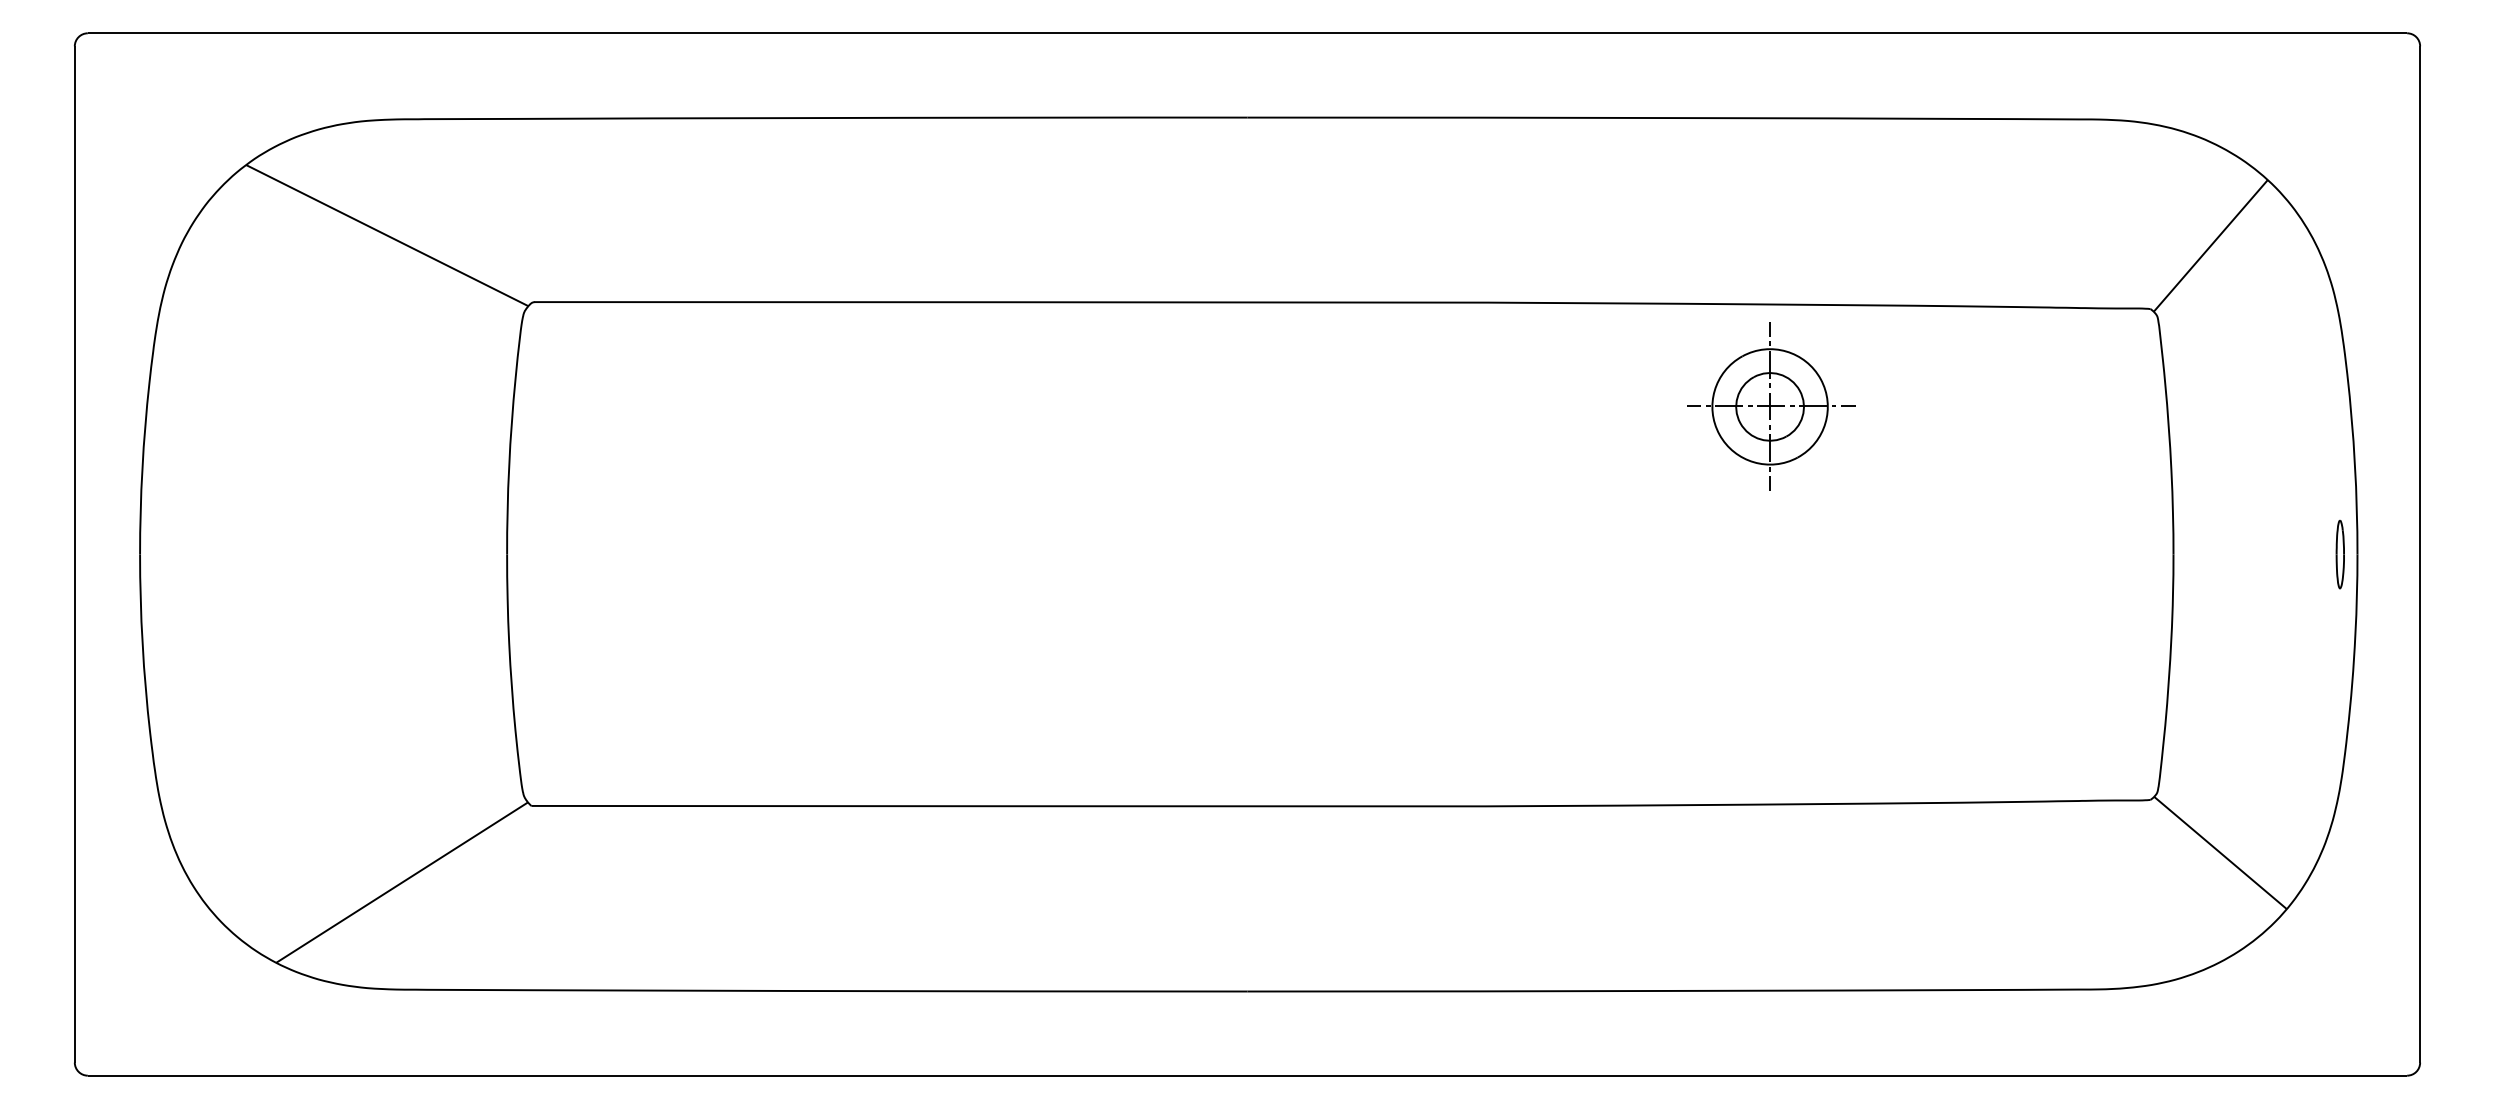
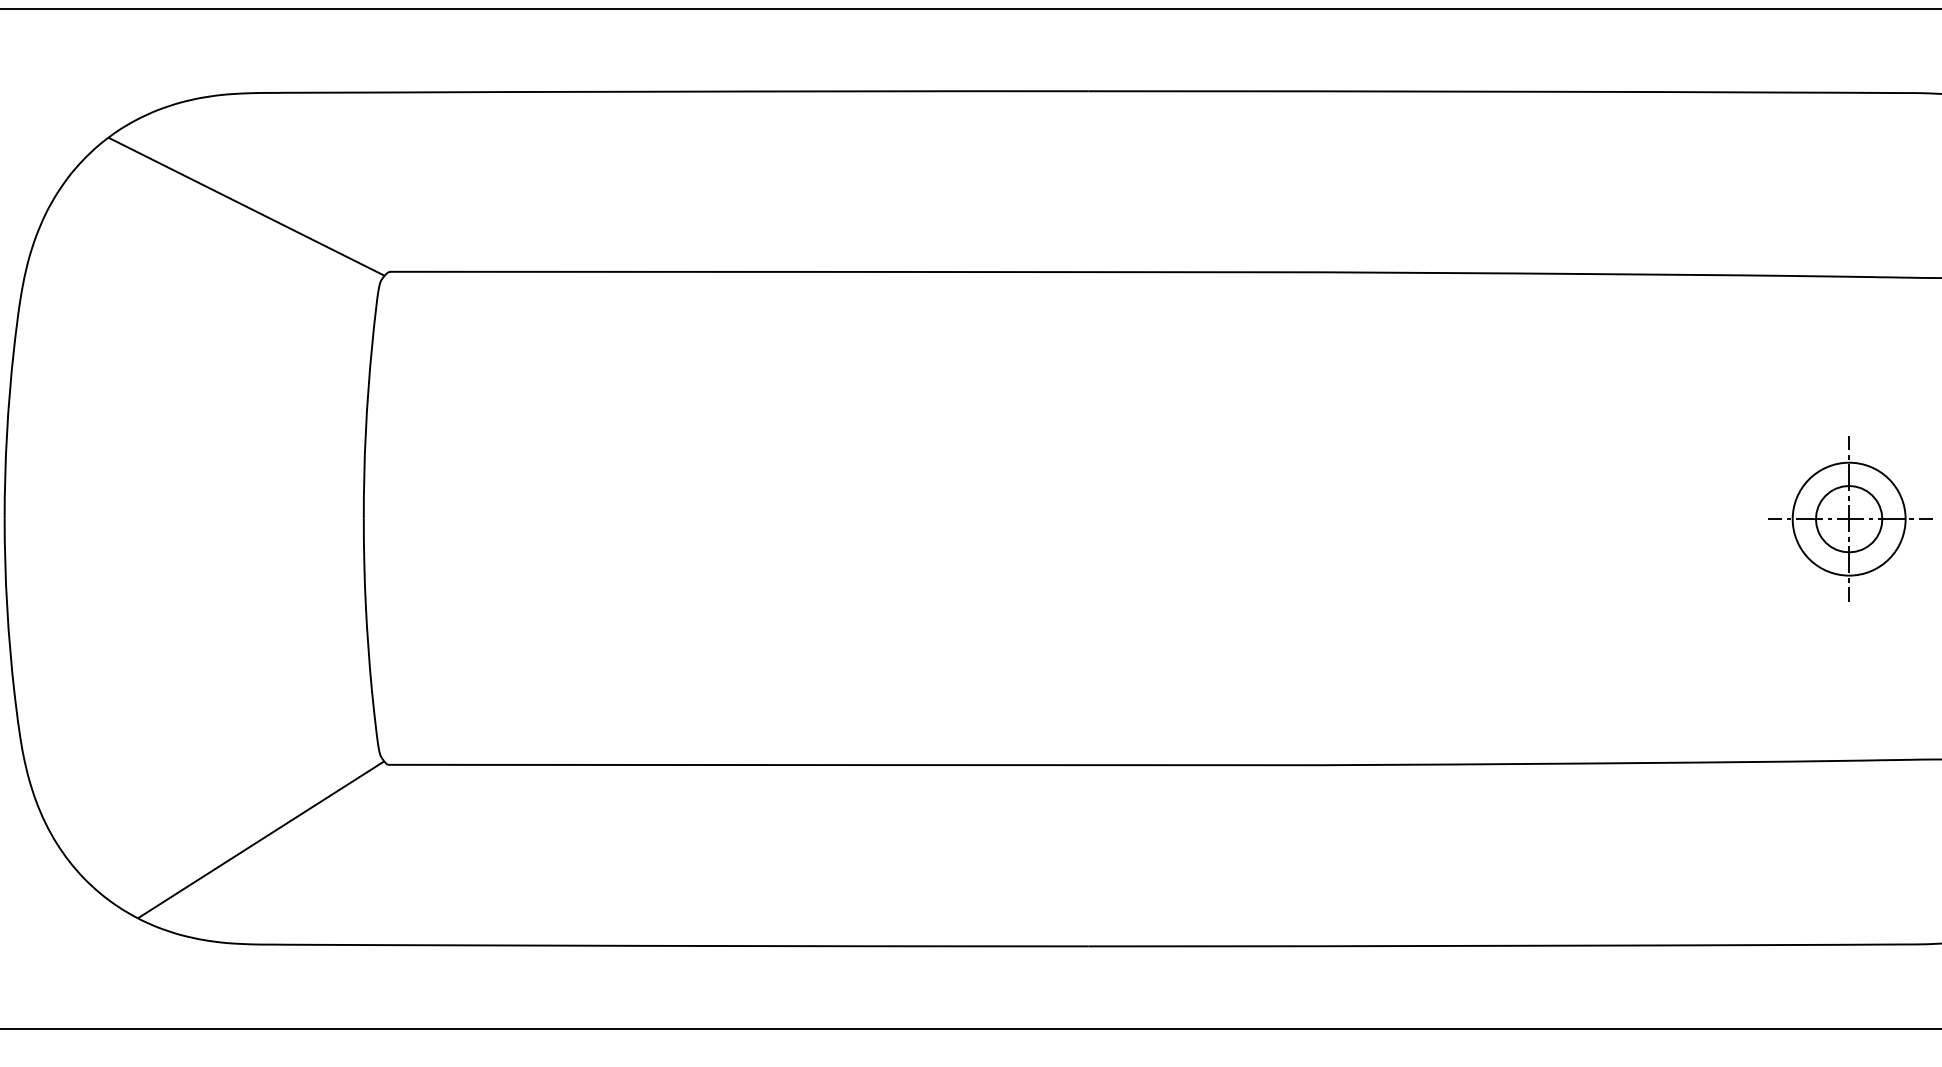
part: (1771, 406) -> (1850, 518), moved

